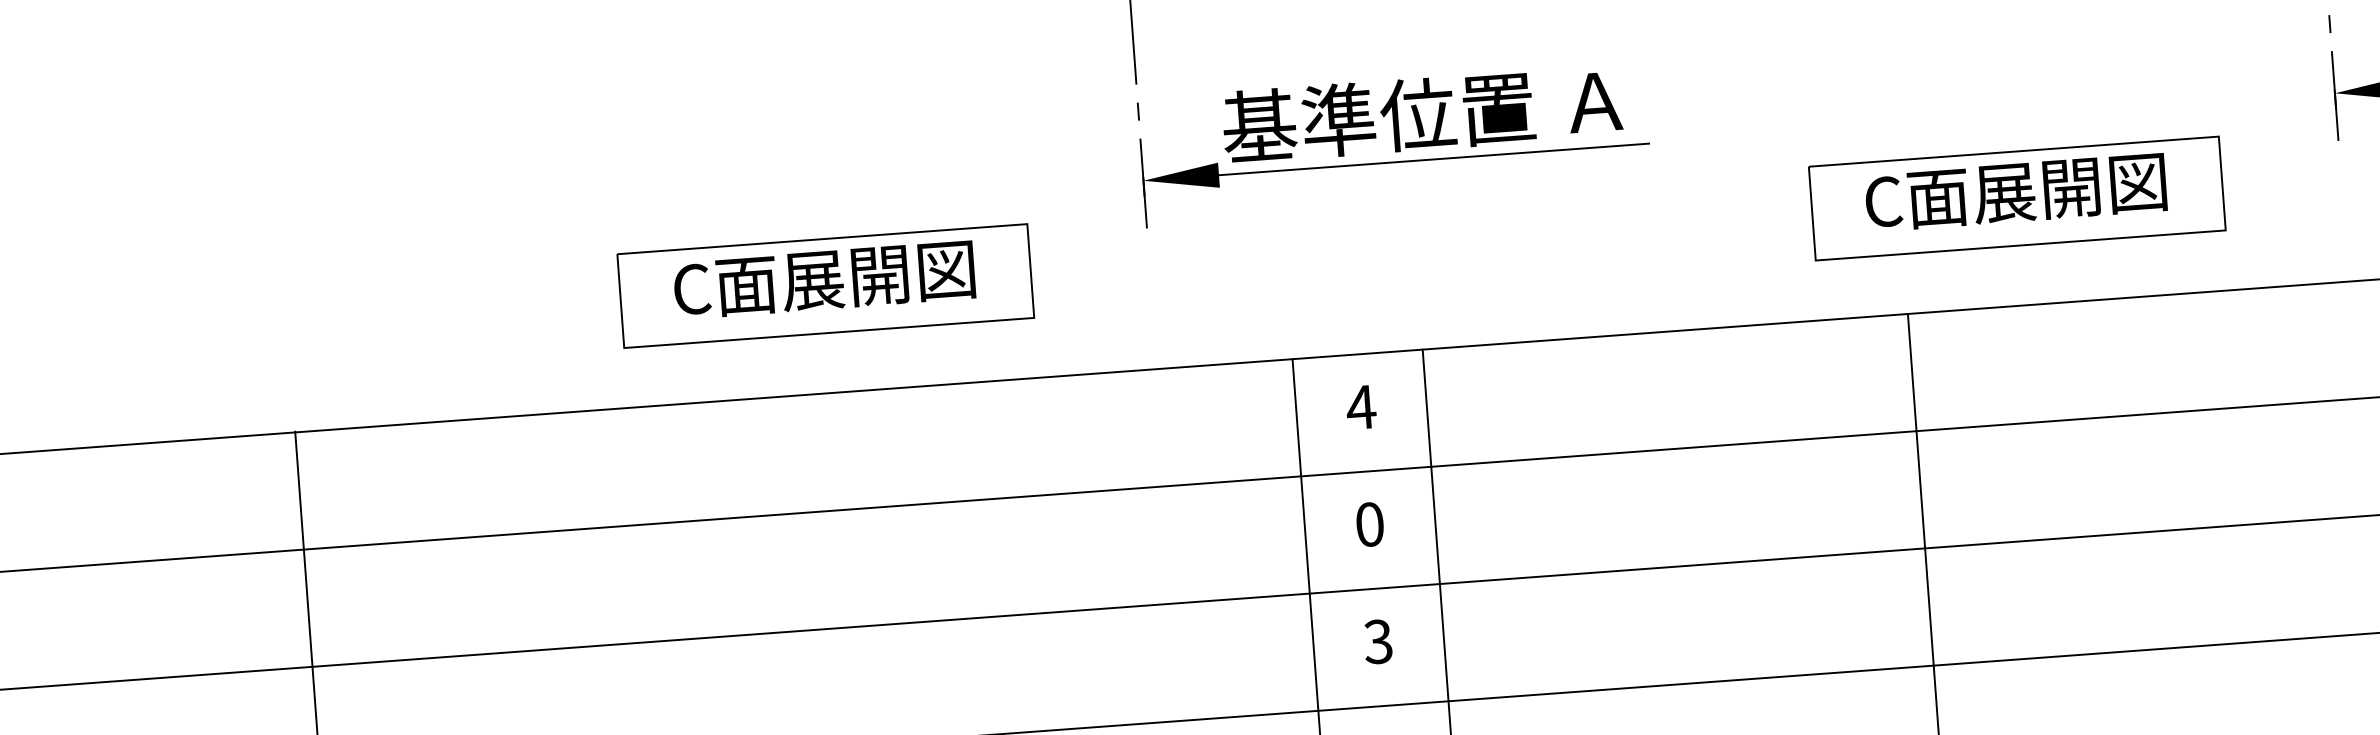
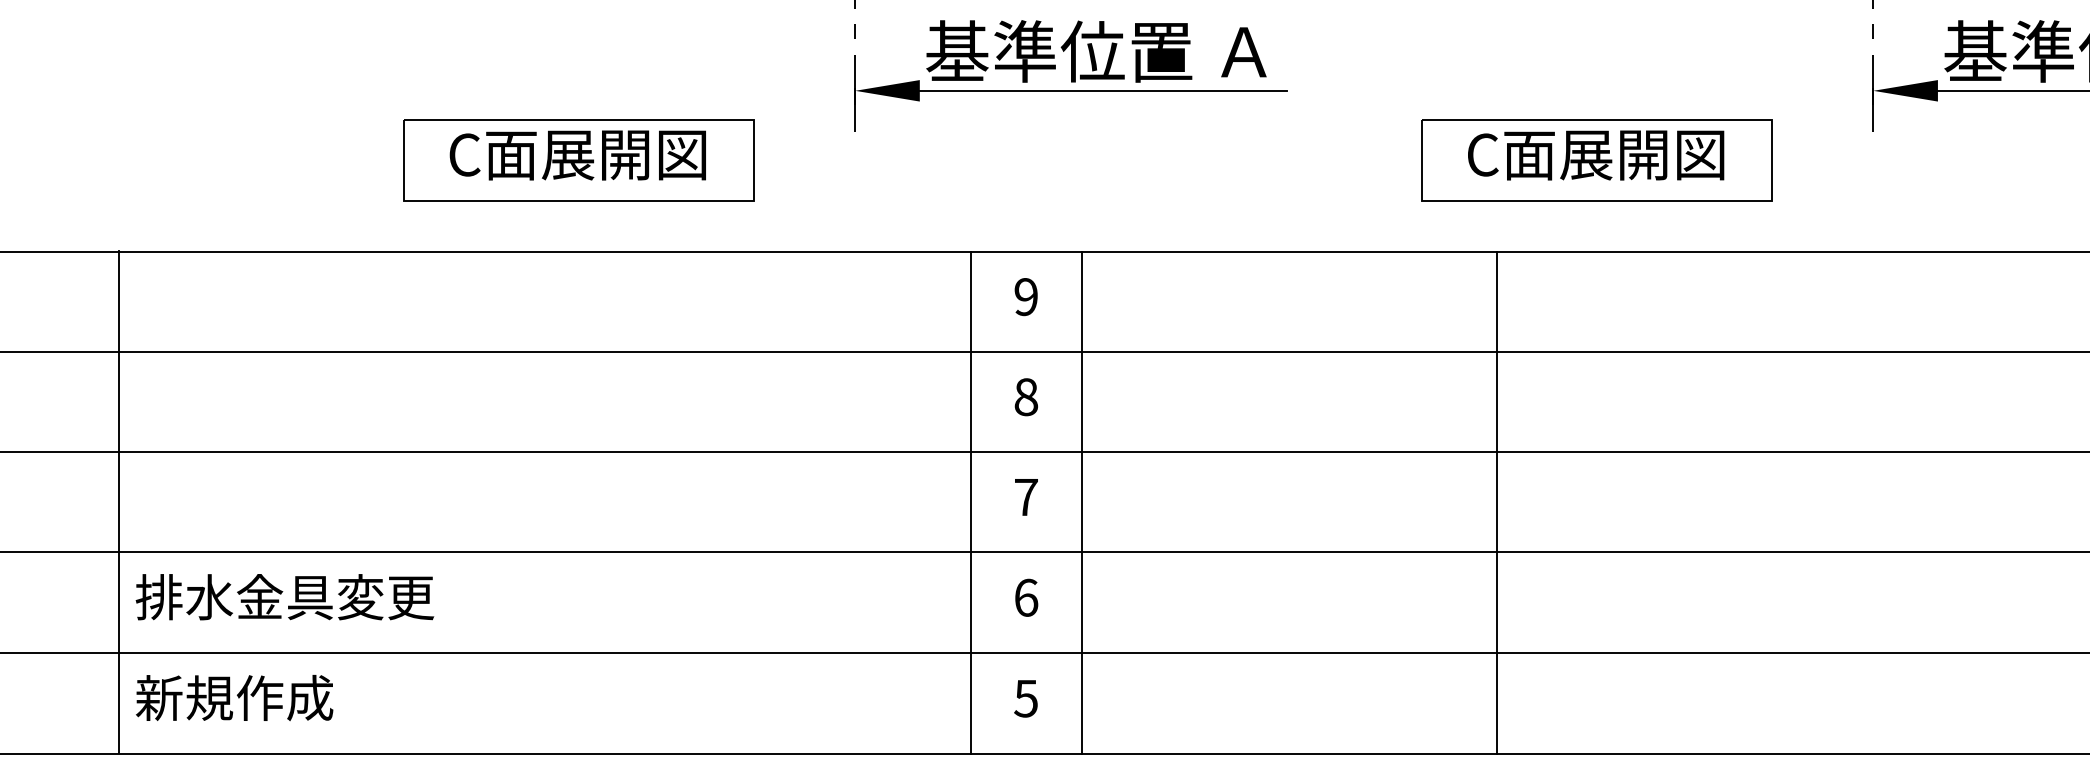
text: (1360, 408) -> (1025, 297), 4 -> 9
text: (1370, 523) -> (1026, 396), 0 -> 8
text: (1377, 642) -> (1025, 497), 3 -> 7

